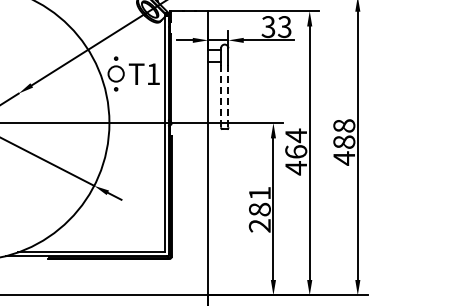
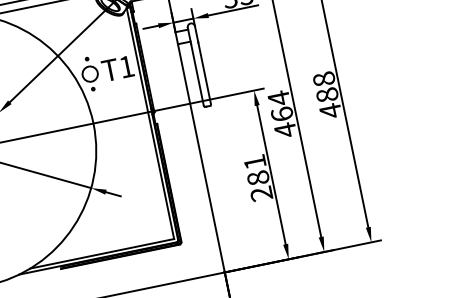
line: (228, 95) -> (204, 72), dashed -> solid
line: (221, 96) -> (197, 74), dashed -> solid

